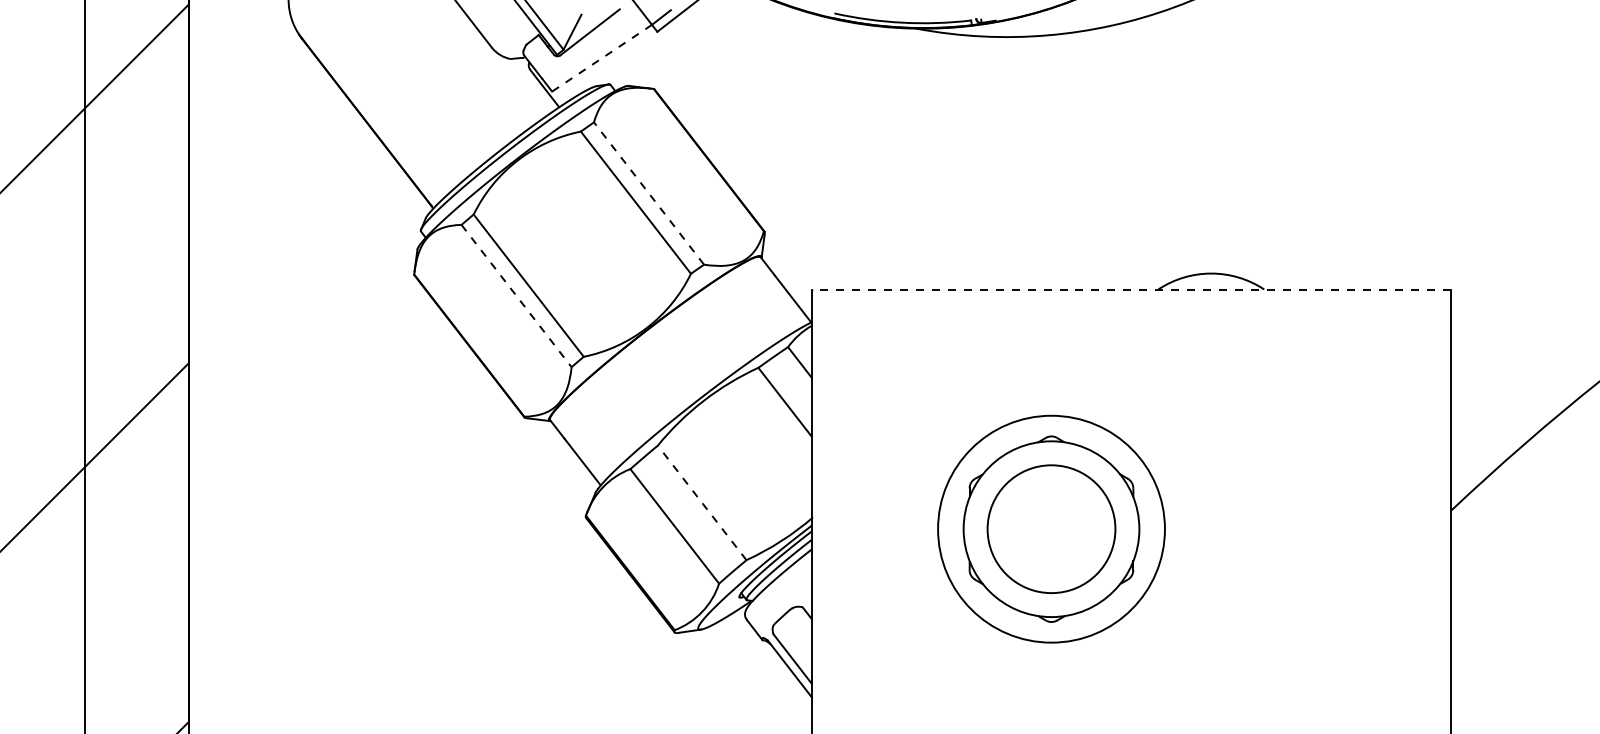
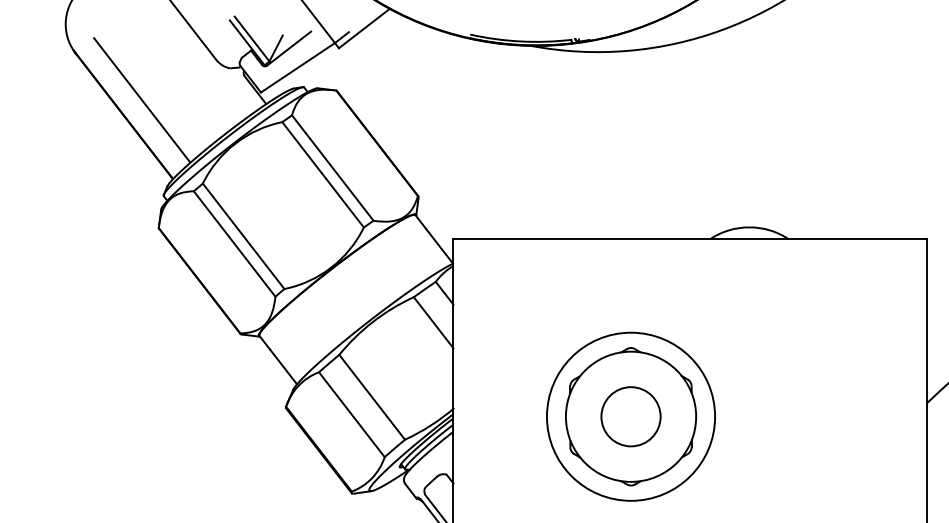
line: (601, 58) -> (297, 67), dashed -> solid
line: (391, 101) -> (141, 99), added
line: (649, 193) -> (333, 168), dashed -> solid
line: (1131, 289) -> (690, 239), dashed -> solid
line: (516, 296) -> (234, 244), dashed -> solid
line: (701, 502) -> (371, 396), dashed -> solid
circle: (1051, 529) -> (631, 416), size x0.62

